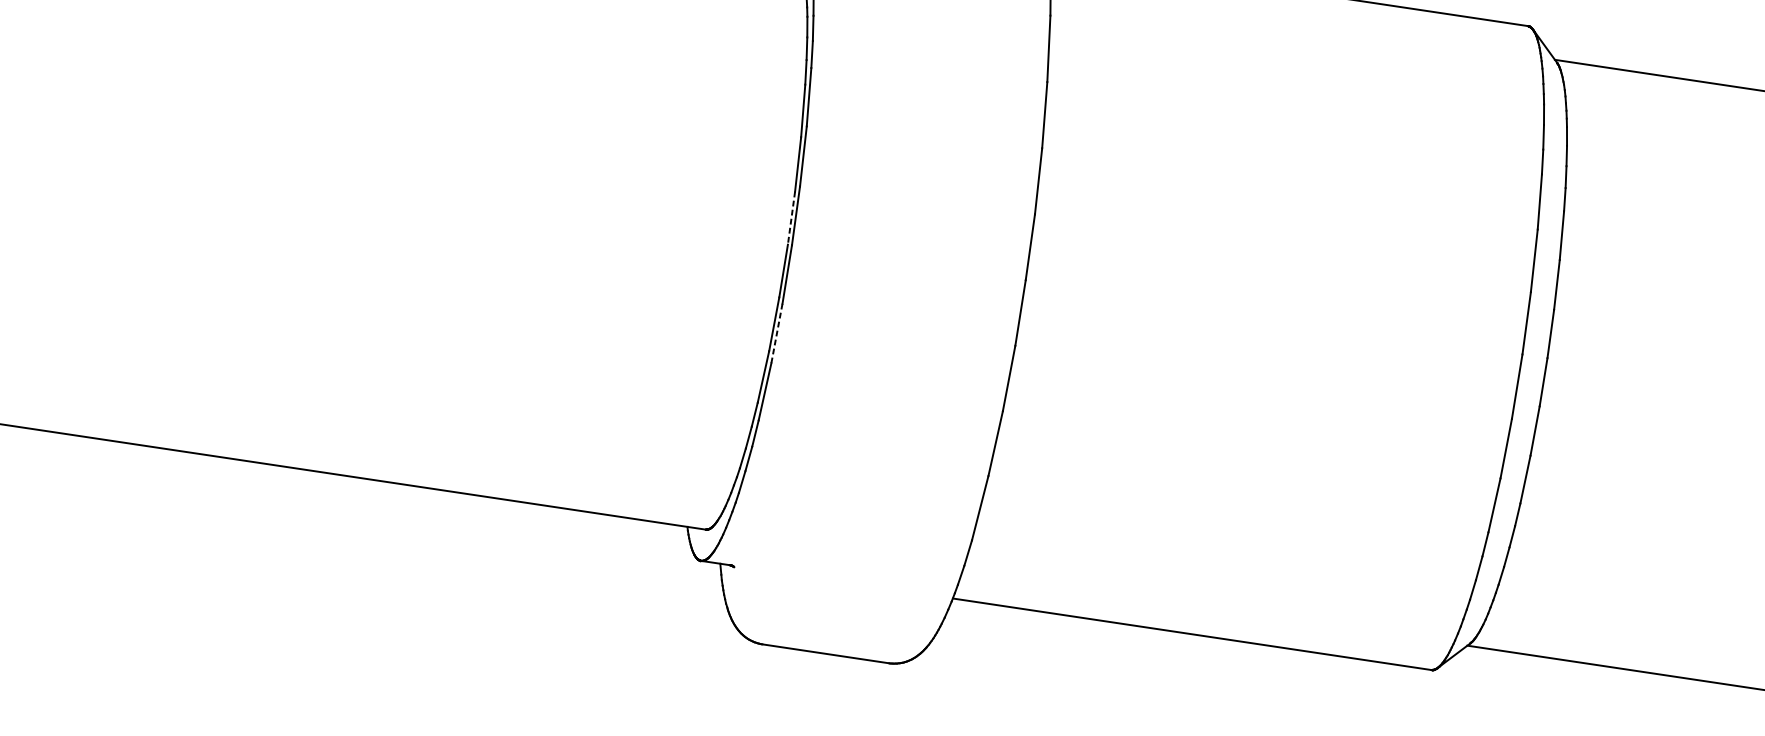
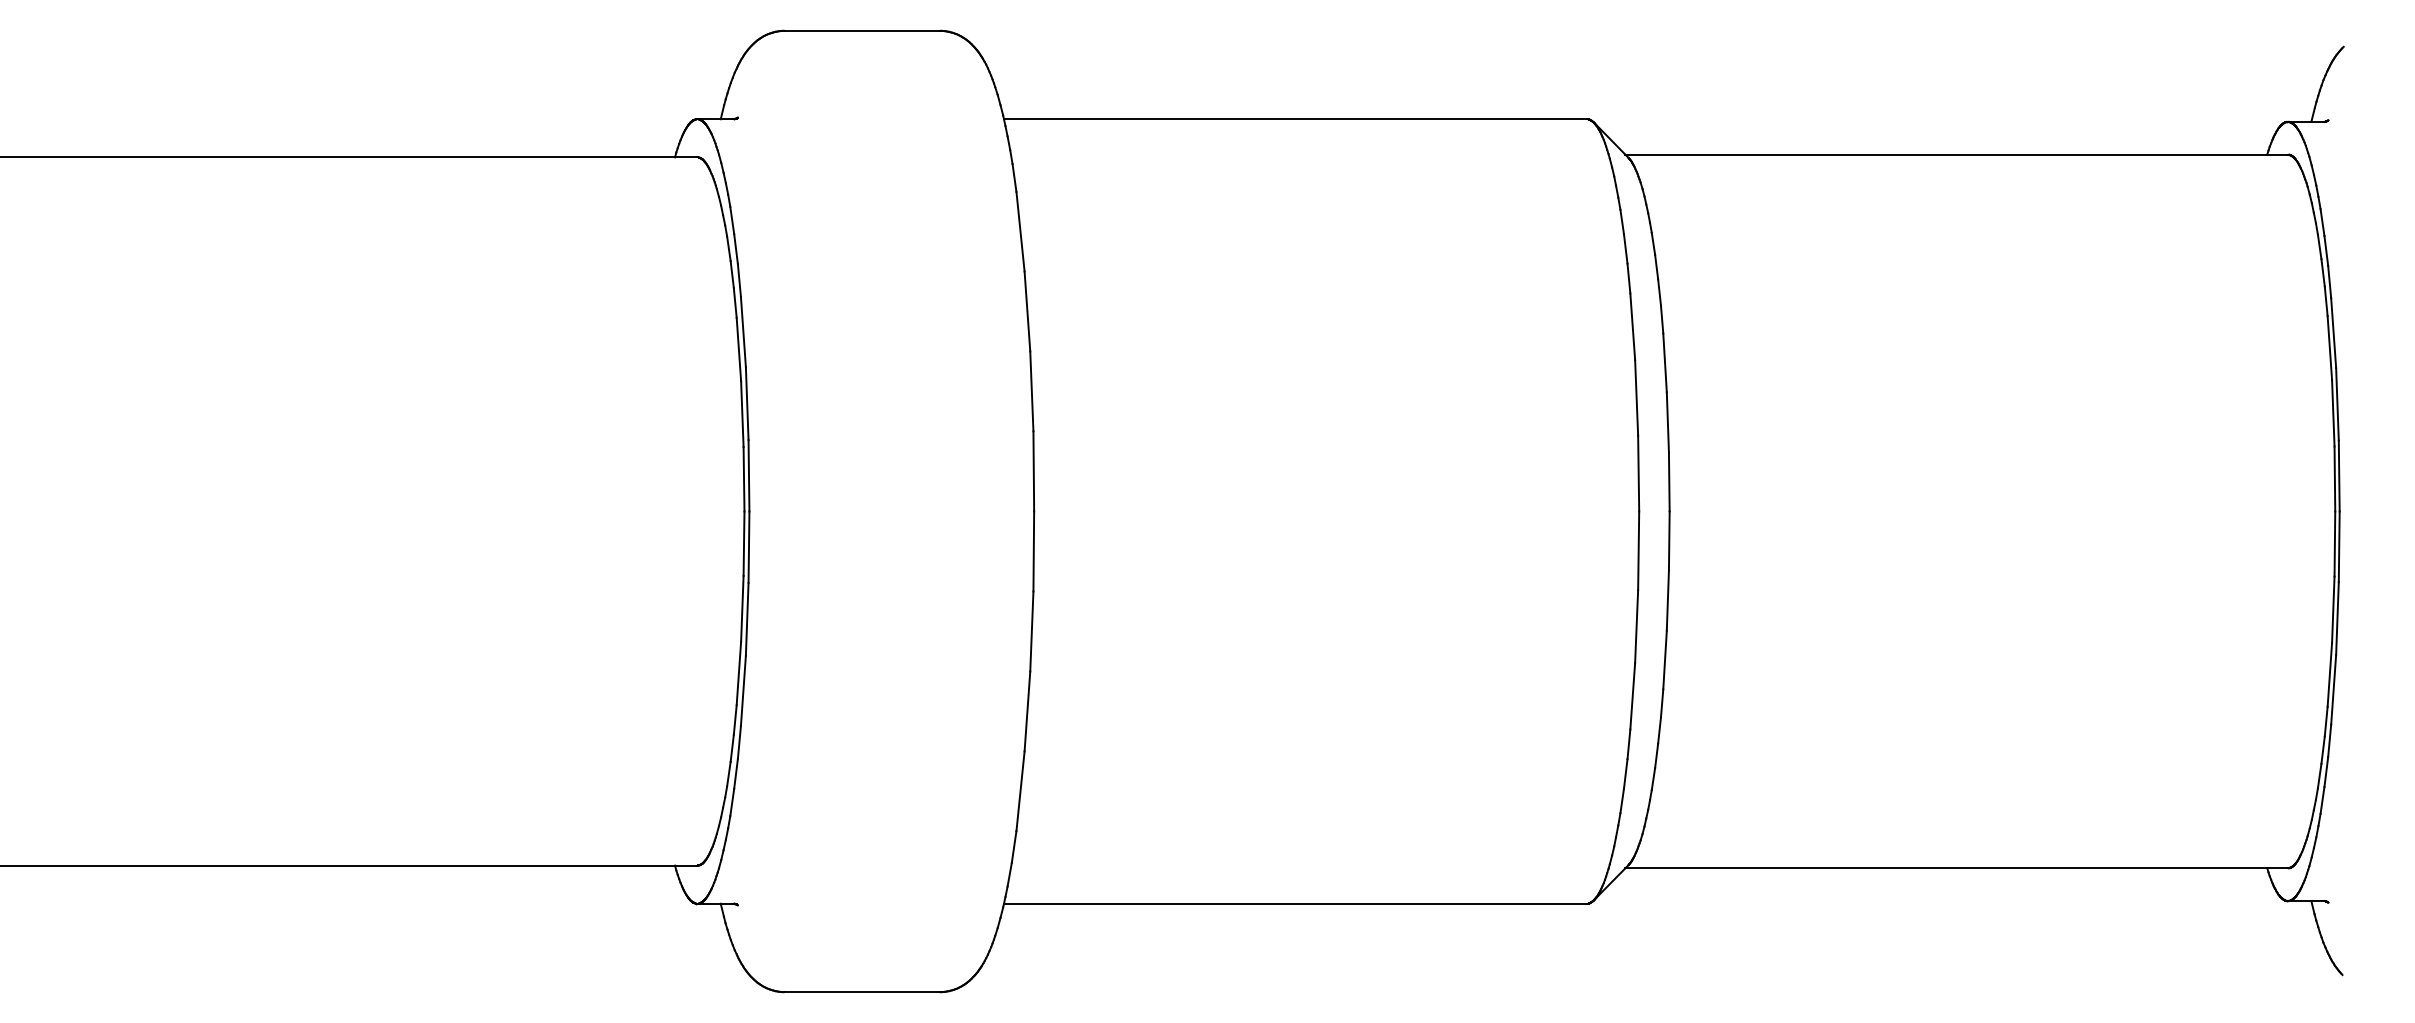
line: (791, 218) -> (744, 479), dashed -> solid
line: (777, 333) -> (747, 619), dashed -> solid

